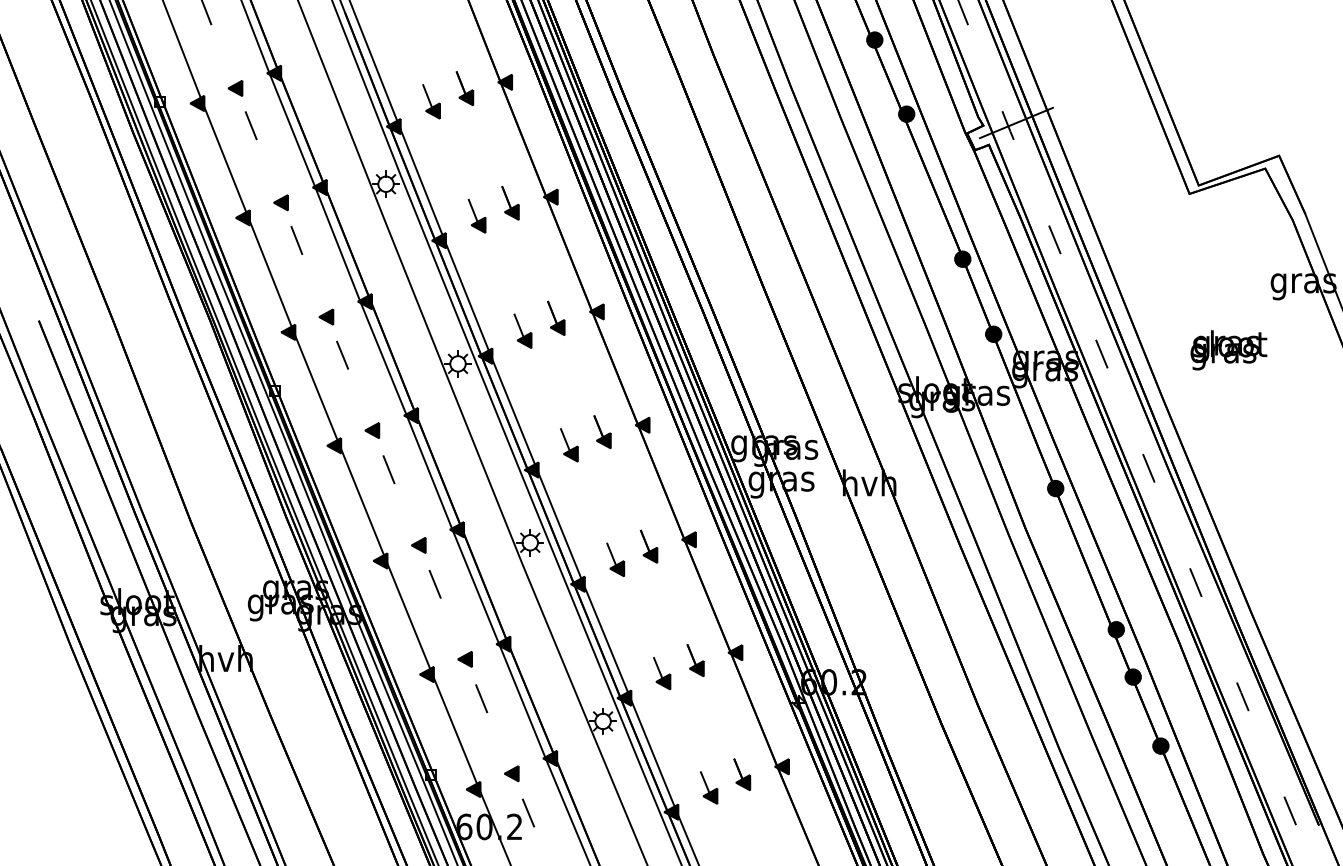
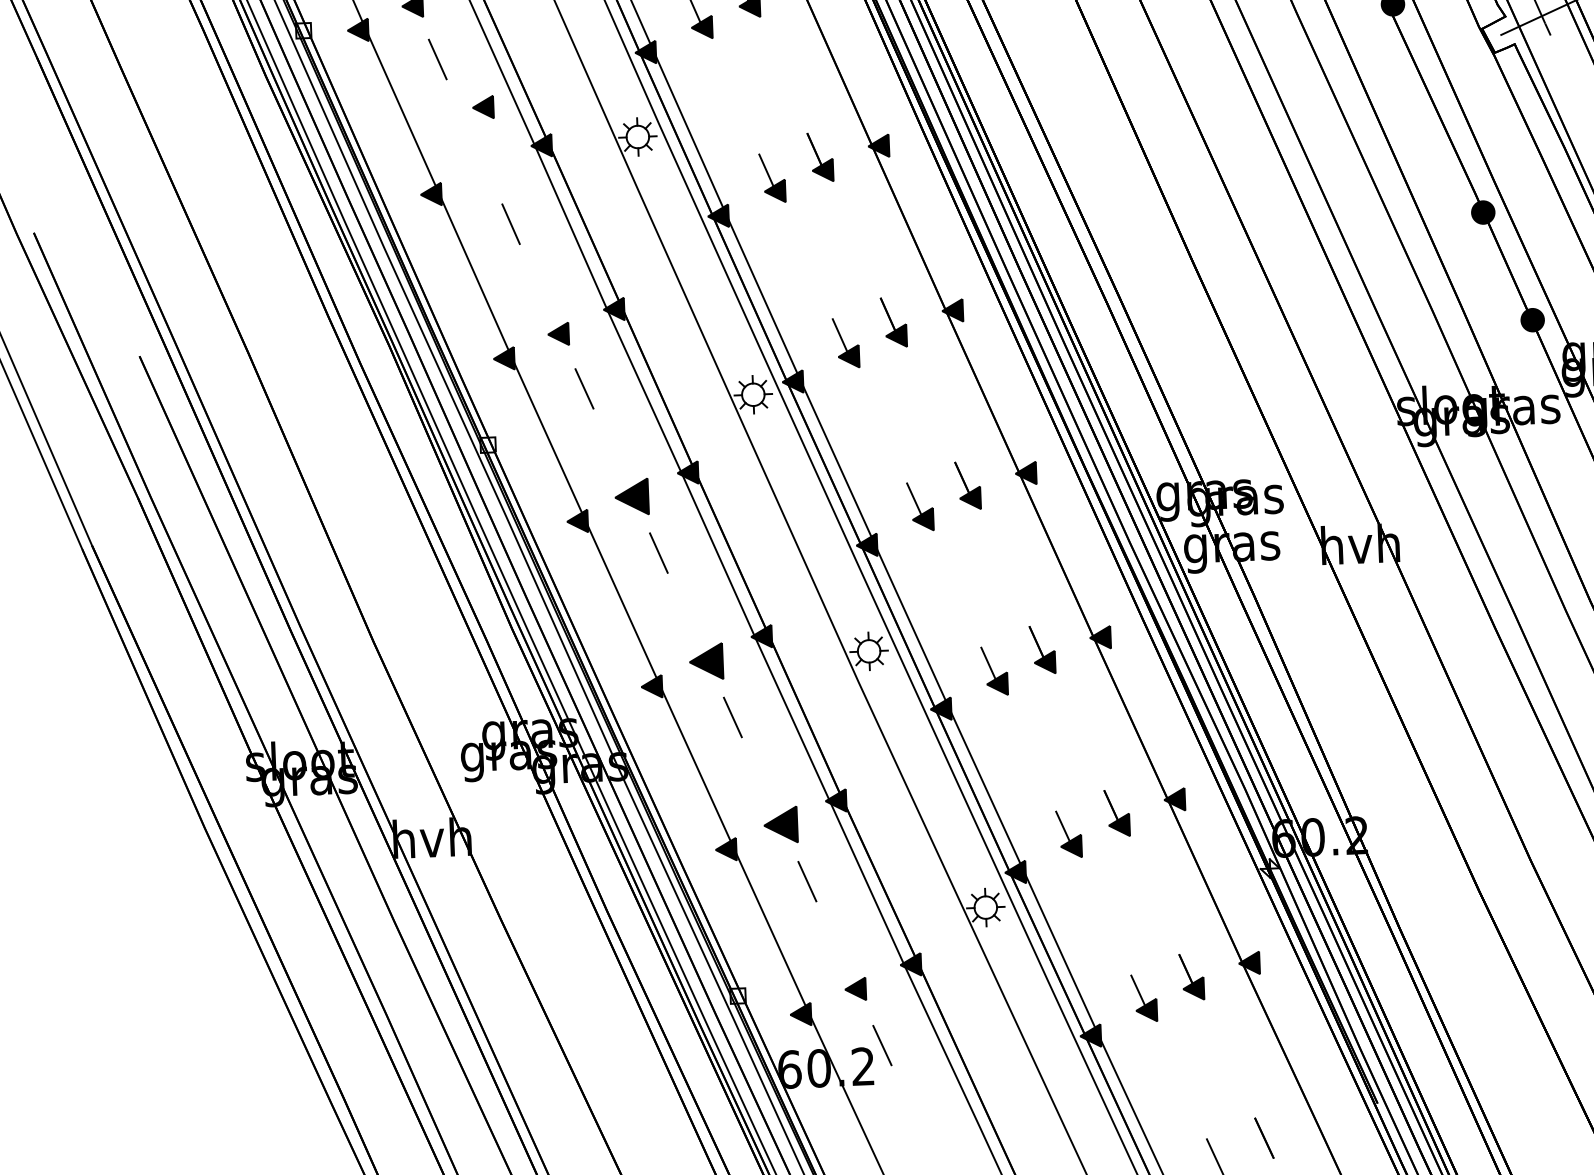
part: (280, 202) -> (482, 107), moved
part: (372, 430) -> (632, 496), size x1.6
part: (418, 545) -> (706, 661), size x1.6
part: (464, 659) -> (780, 825), size x1.6

